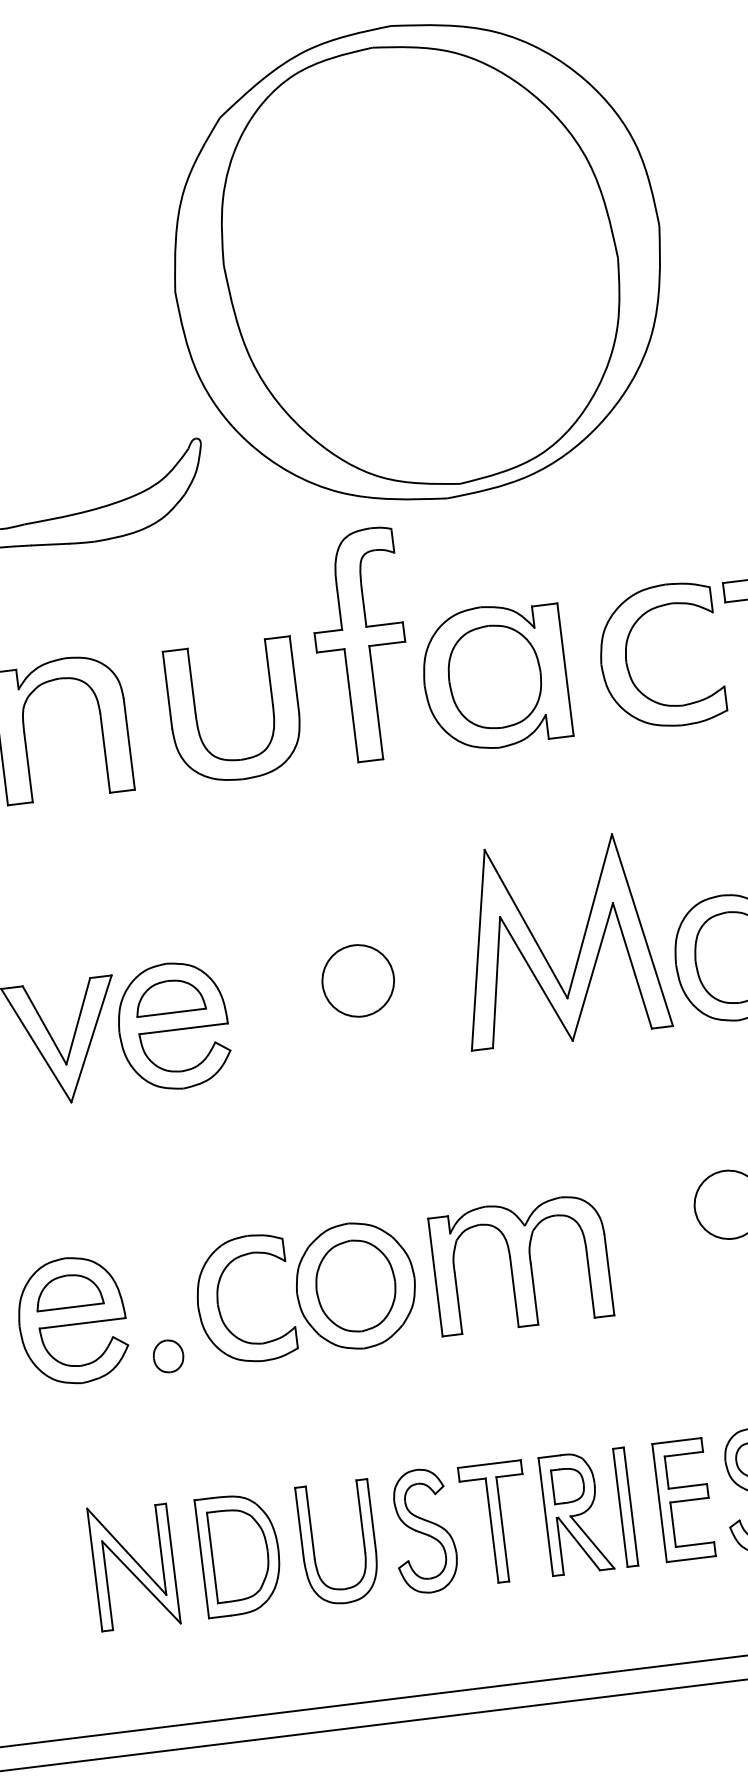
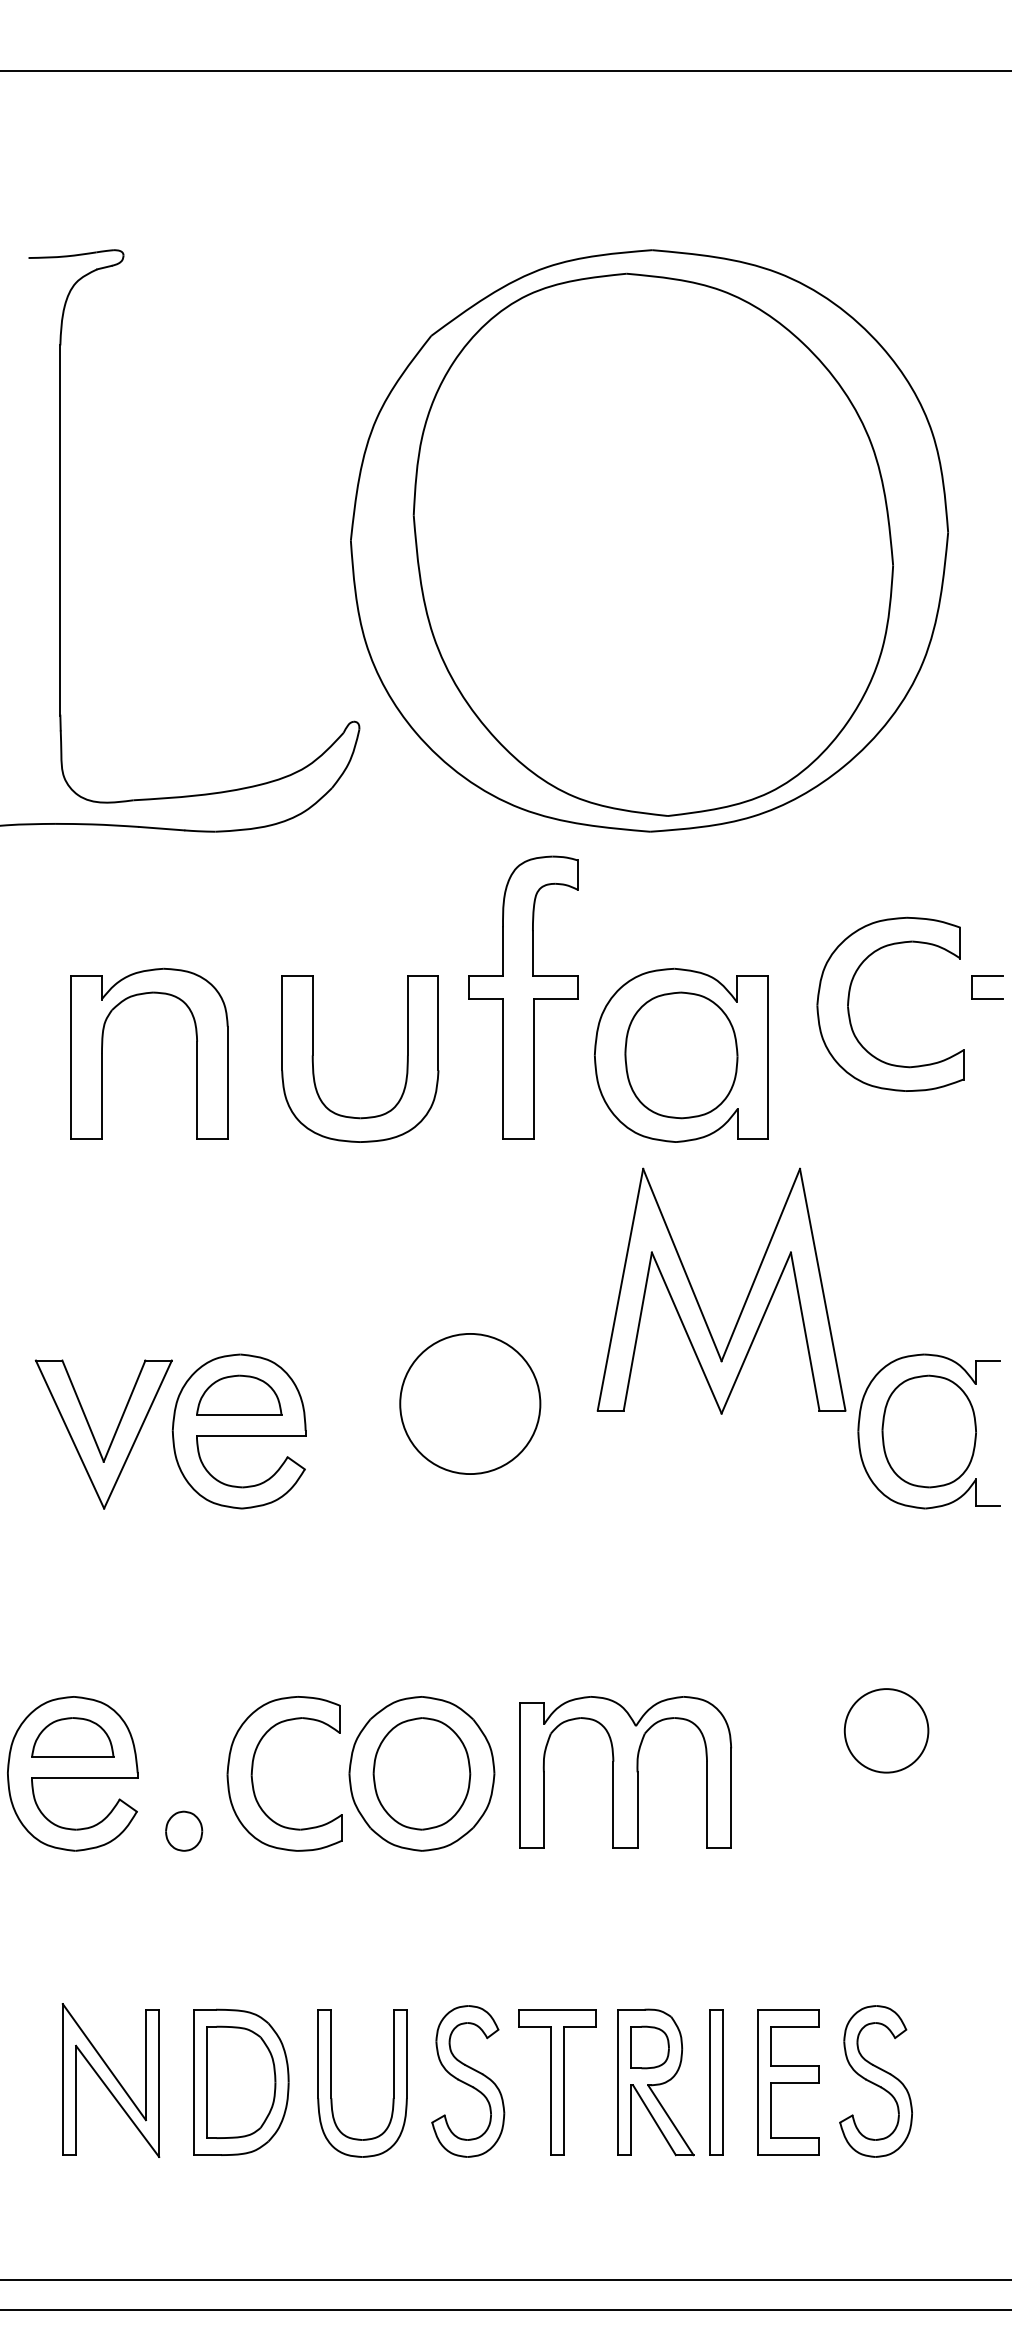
part: (627, 659) -> (849, 1002), moved
part: (542, 952) -> (698, 1301), moved
circle: (358, 980) -> (470, 1403), size x1.6

